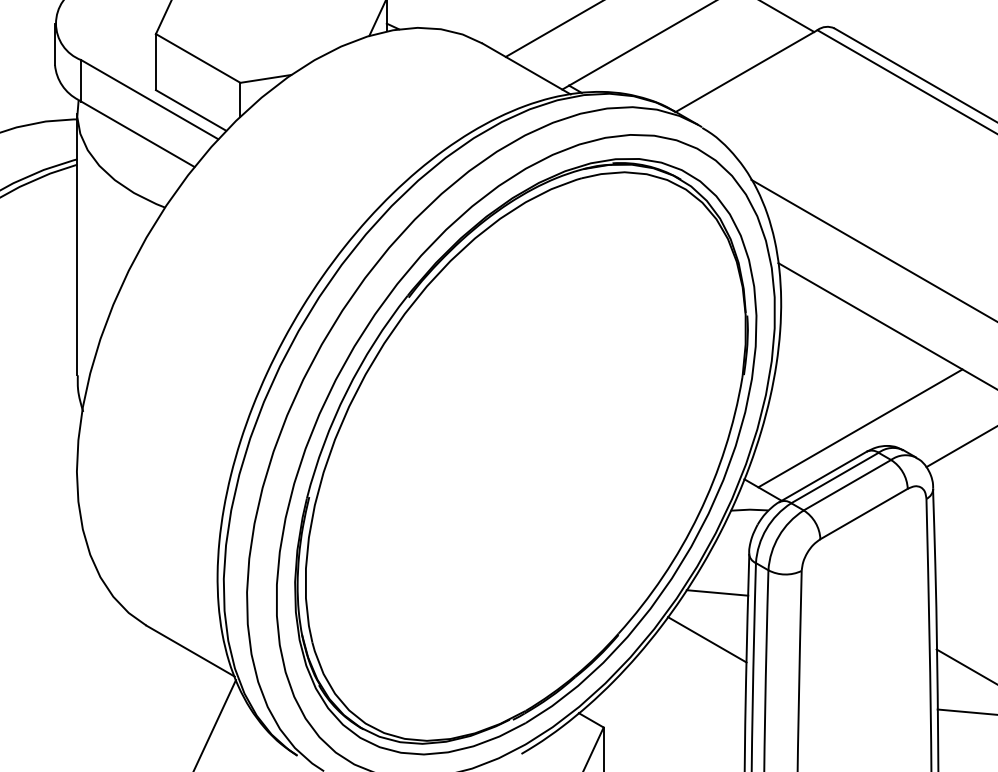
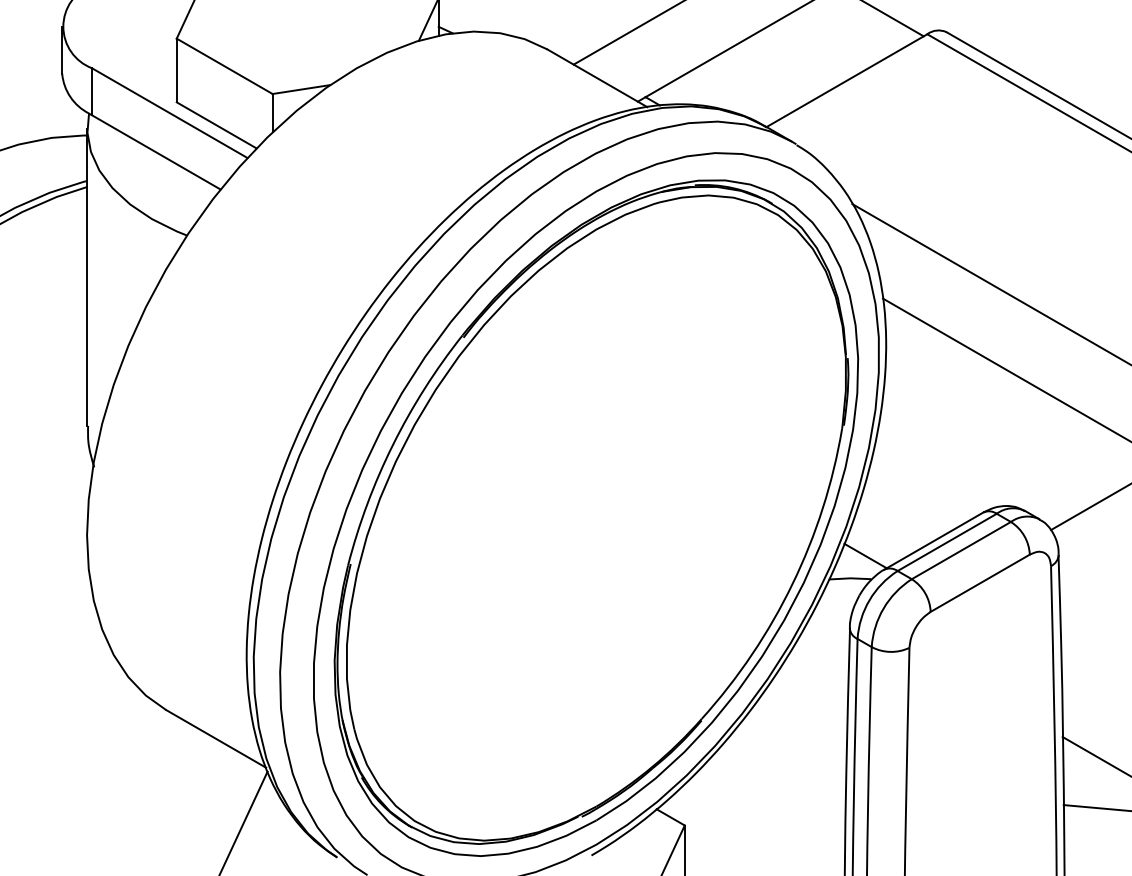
line: (859, 427) -> (975, 485), removed
line: (717, 592) -> (813, 672), removed
line: (706, 639) -> (801, 725), removed

